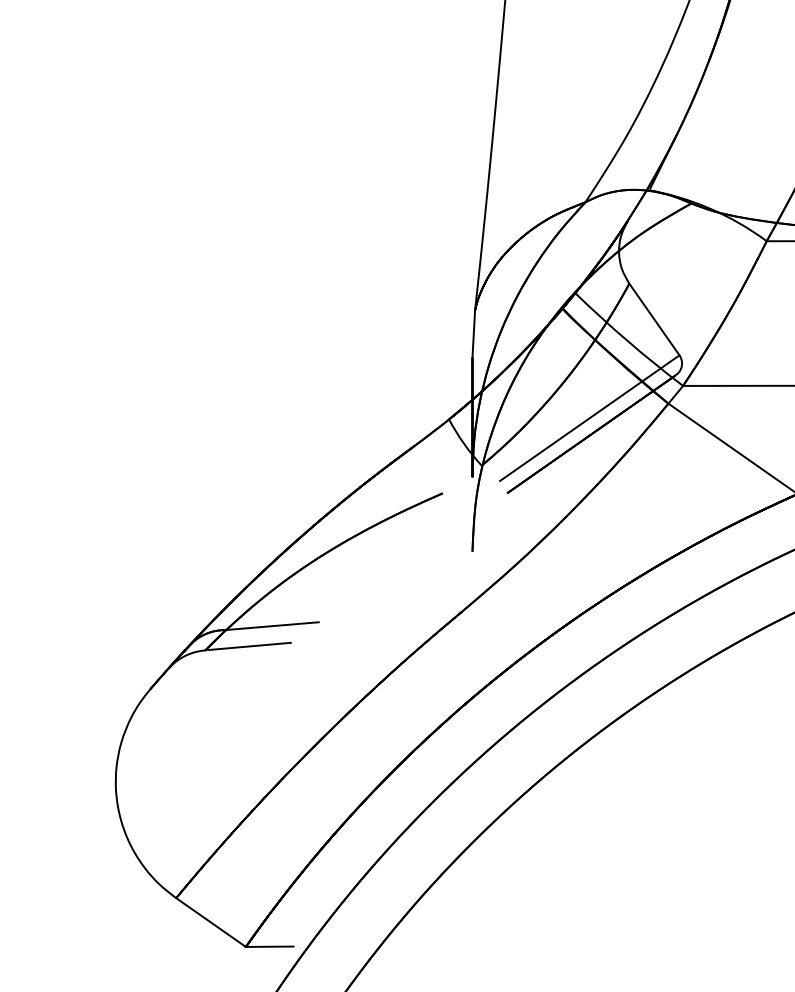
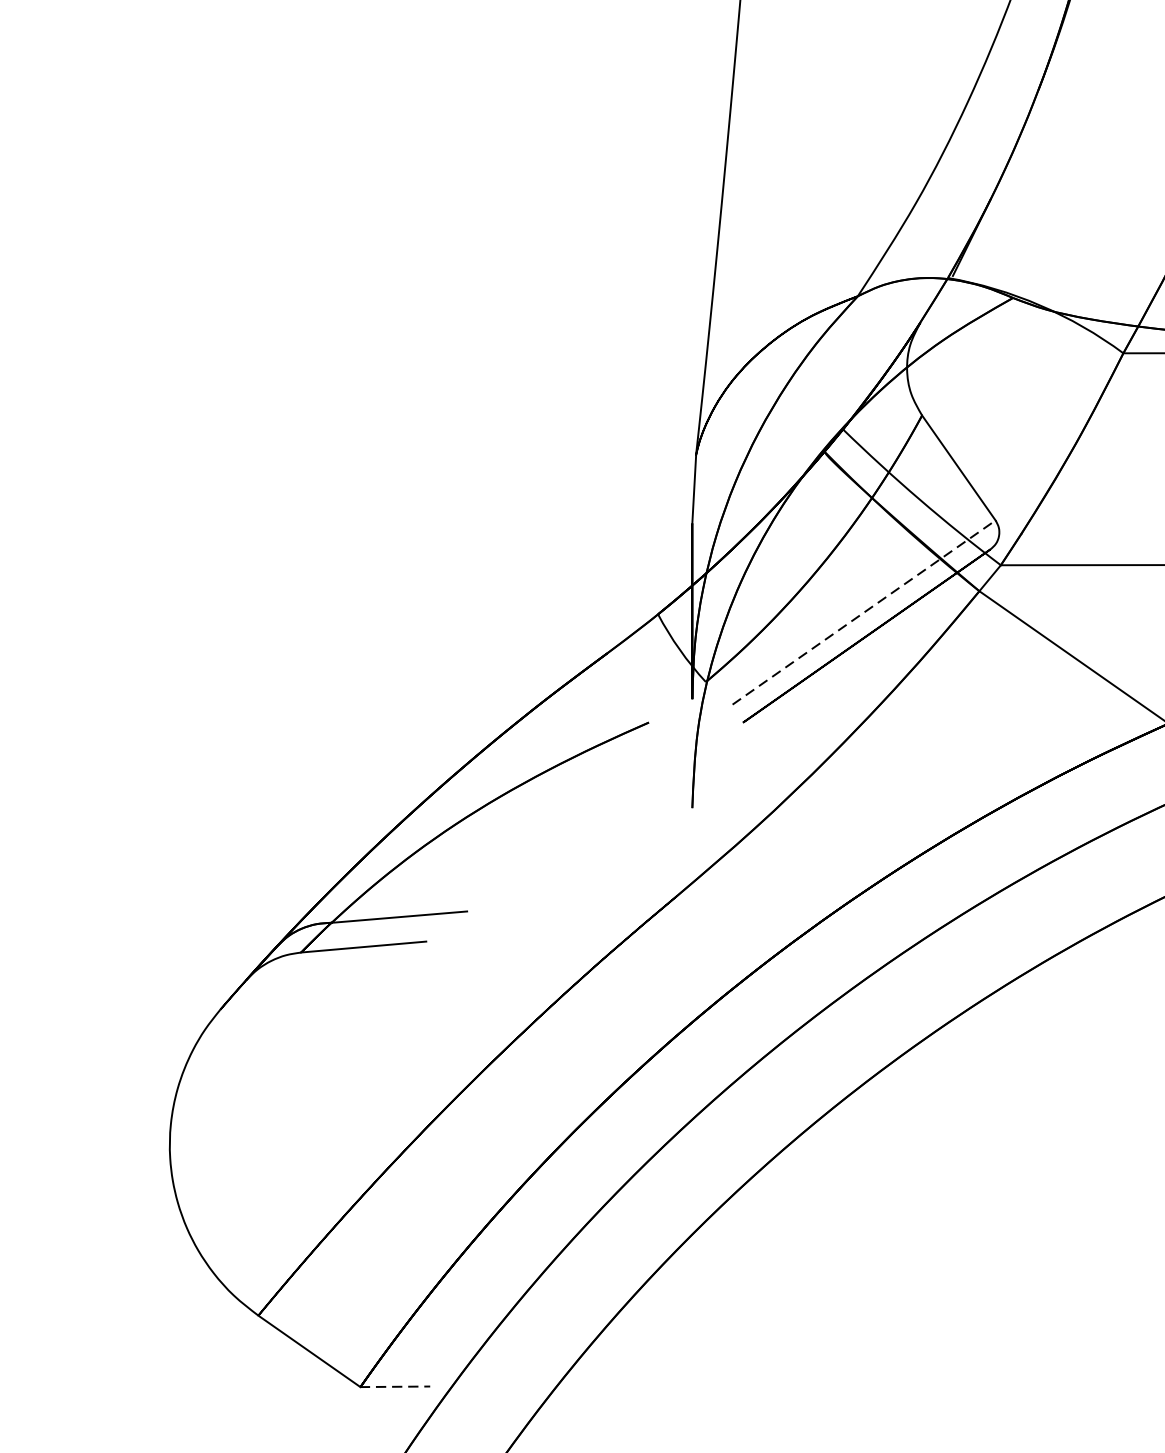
line: (590, 418) -> (865, 612), solid -> dashed
line: (270, 946) -> (396, 1386), solid -> dashed

